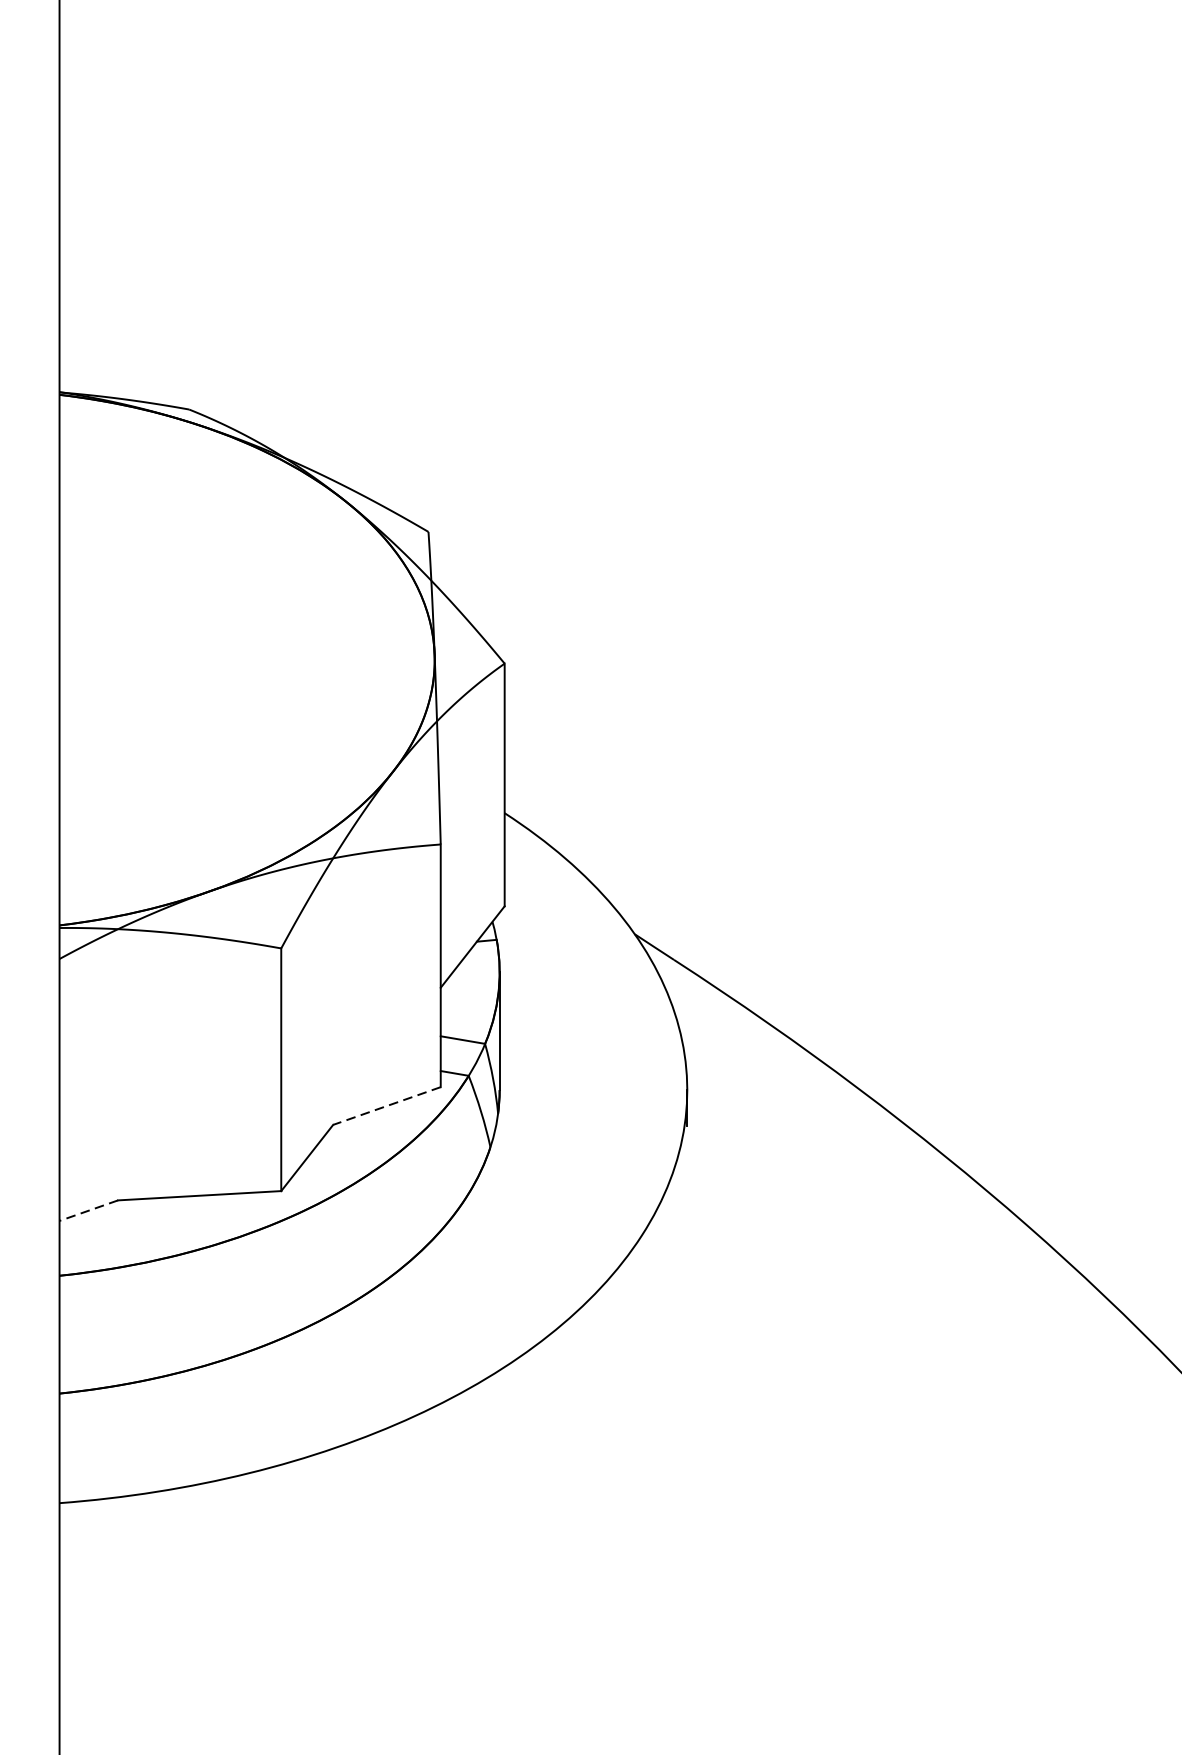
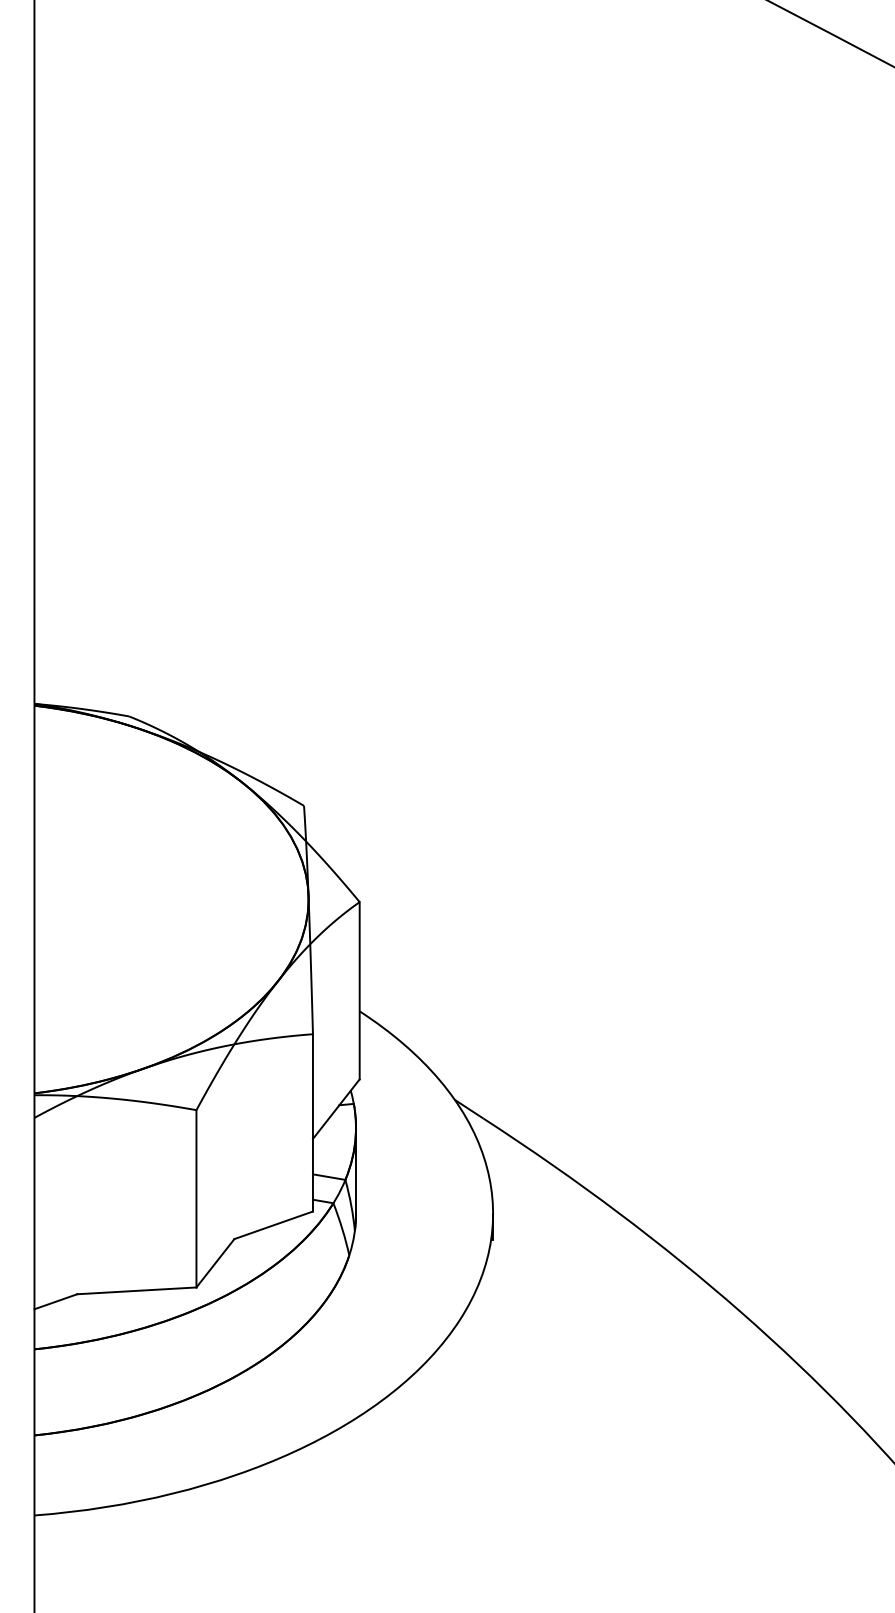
line: (386, 1106) -> (273, 1225), dashed -> solid
line: (88, 1210) -> (55, 1301), dashed -> solid

